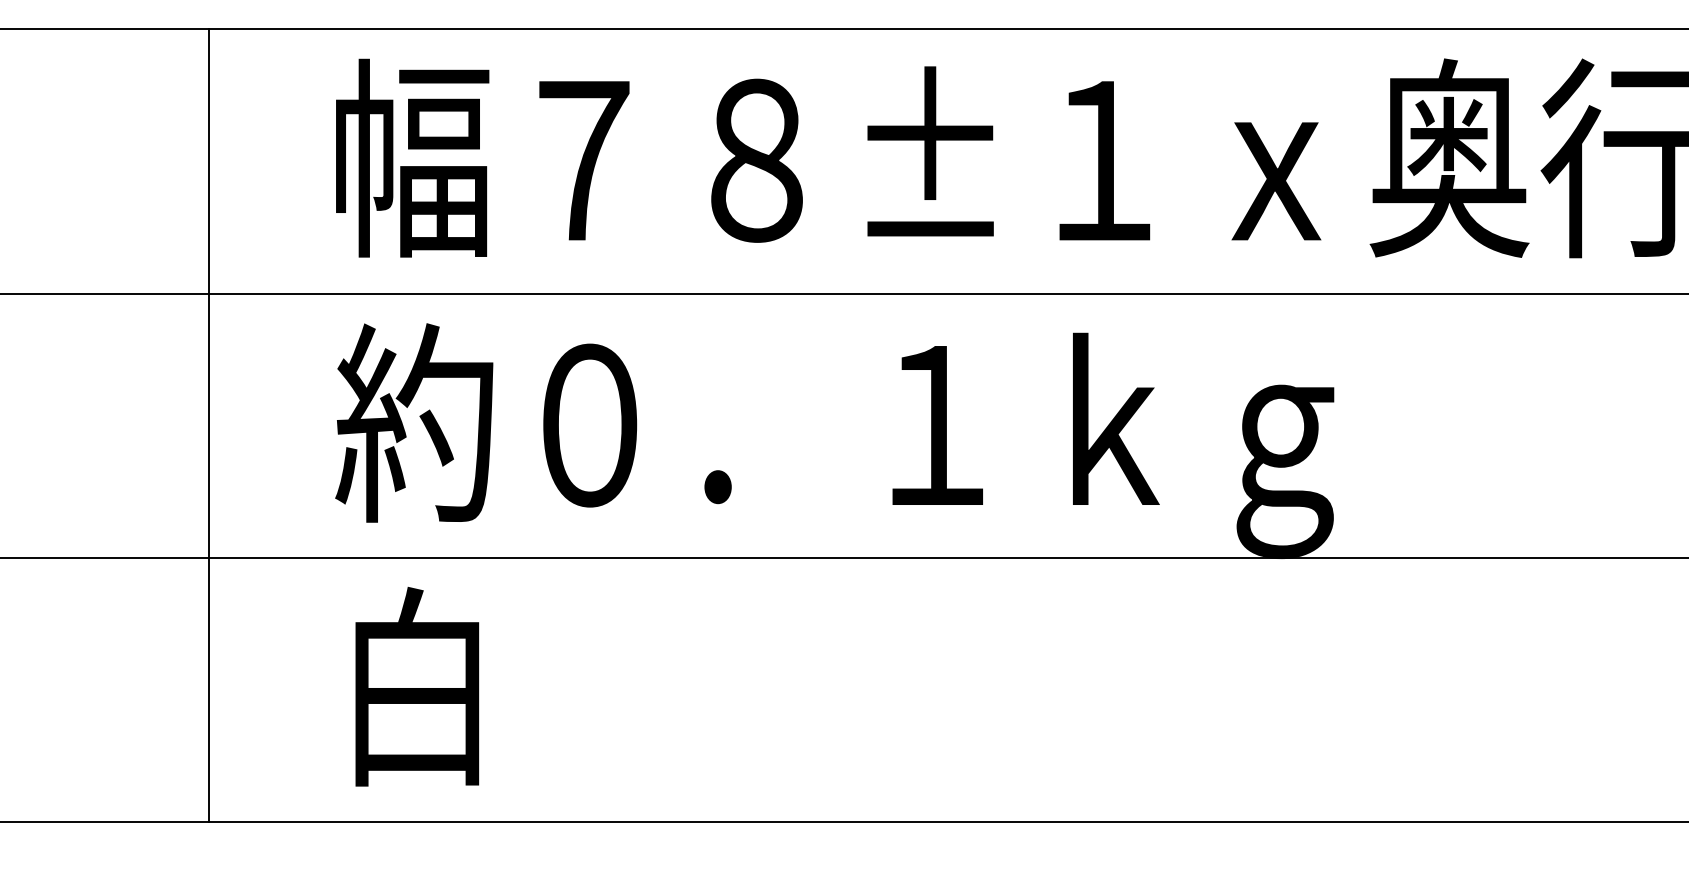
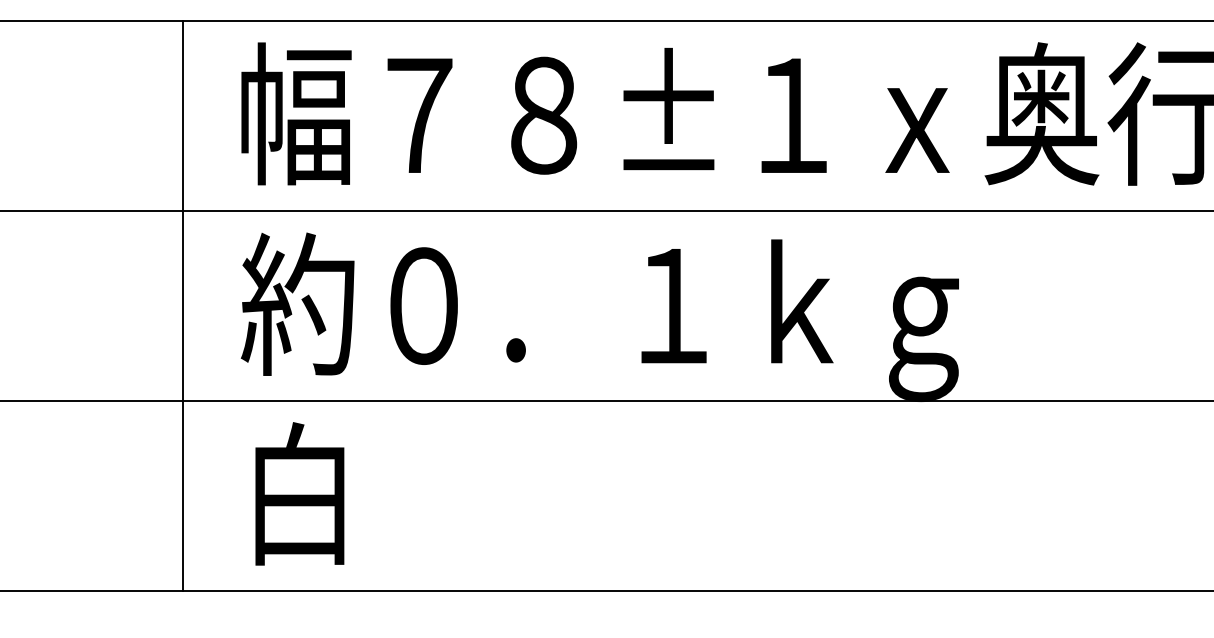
line: (209, 425) -> (182, 306), moved

